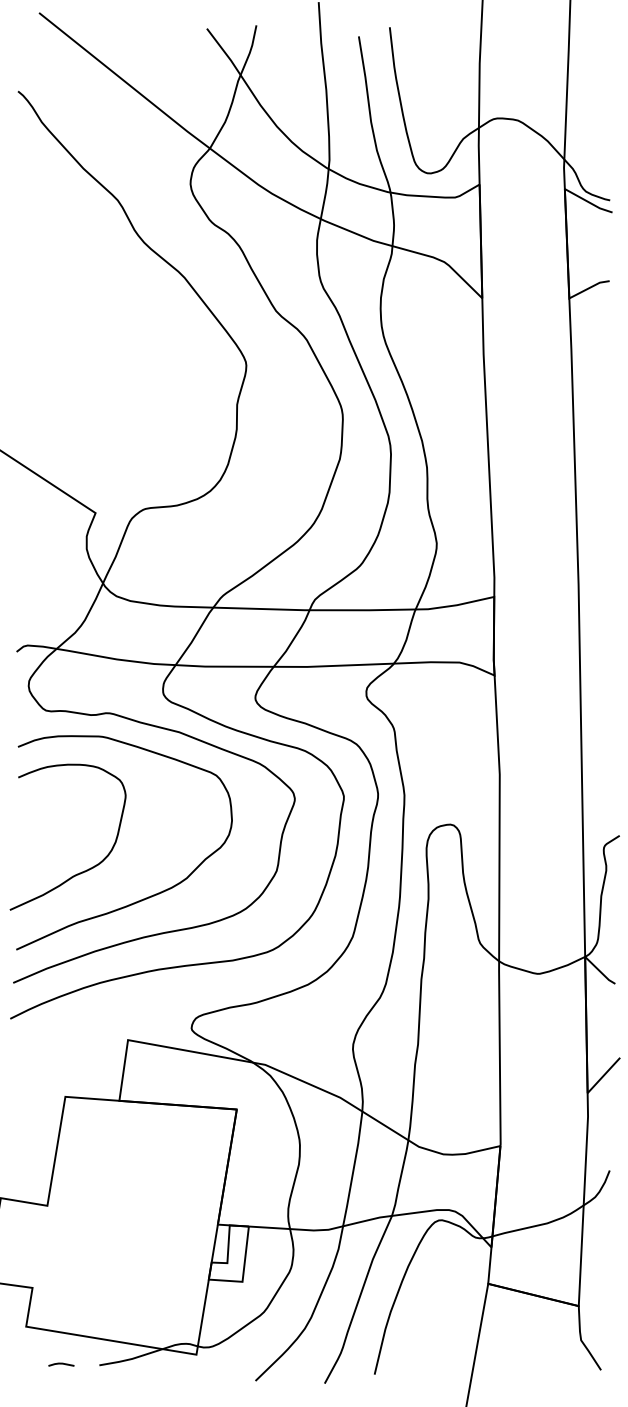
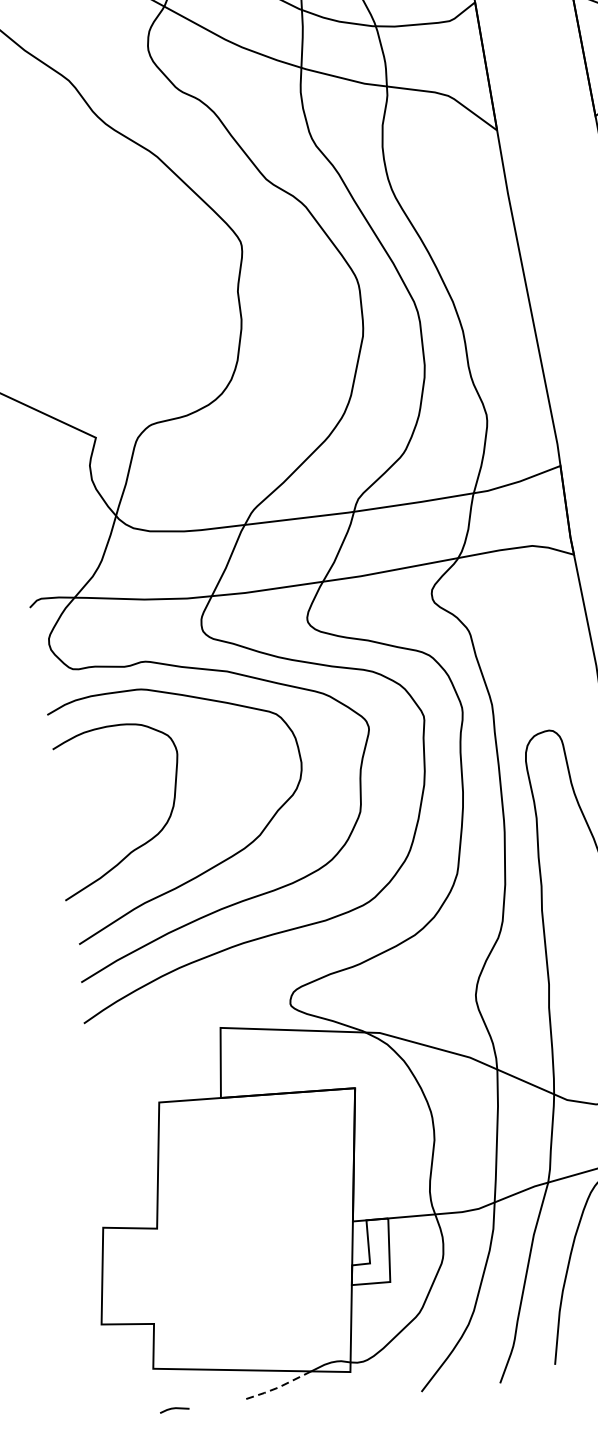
line: (130, 1359) -> (276, 1388), solid -> dashed
line: (61, 1364) -> (174, 1409), moved

